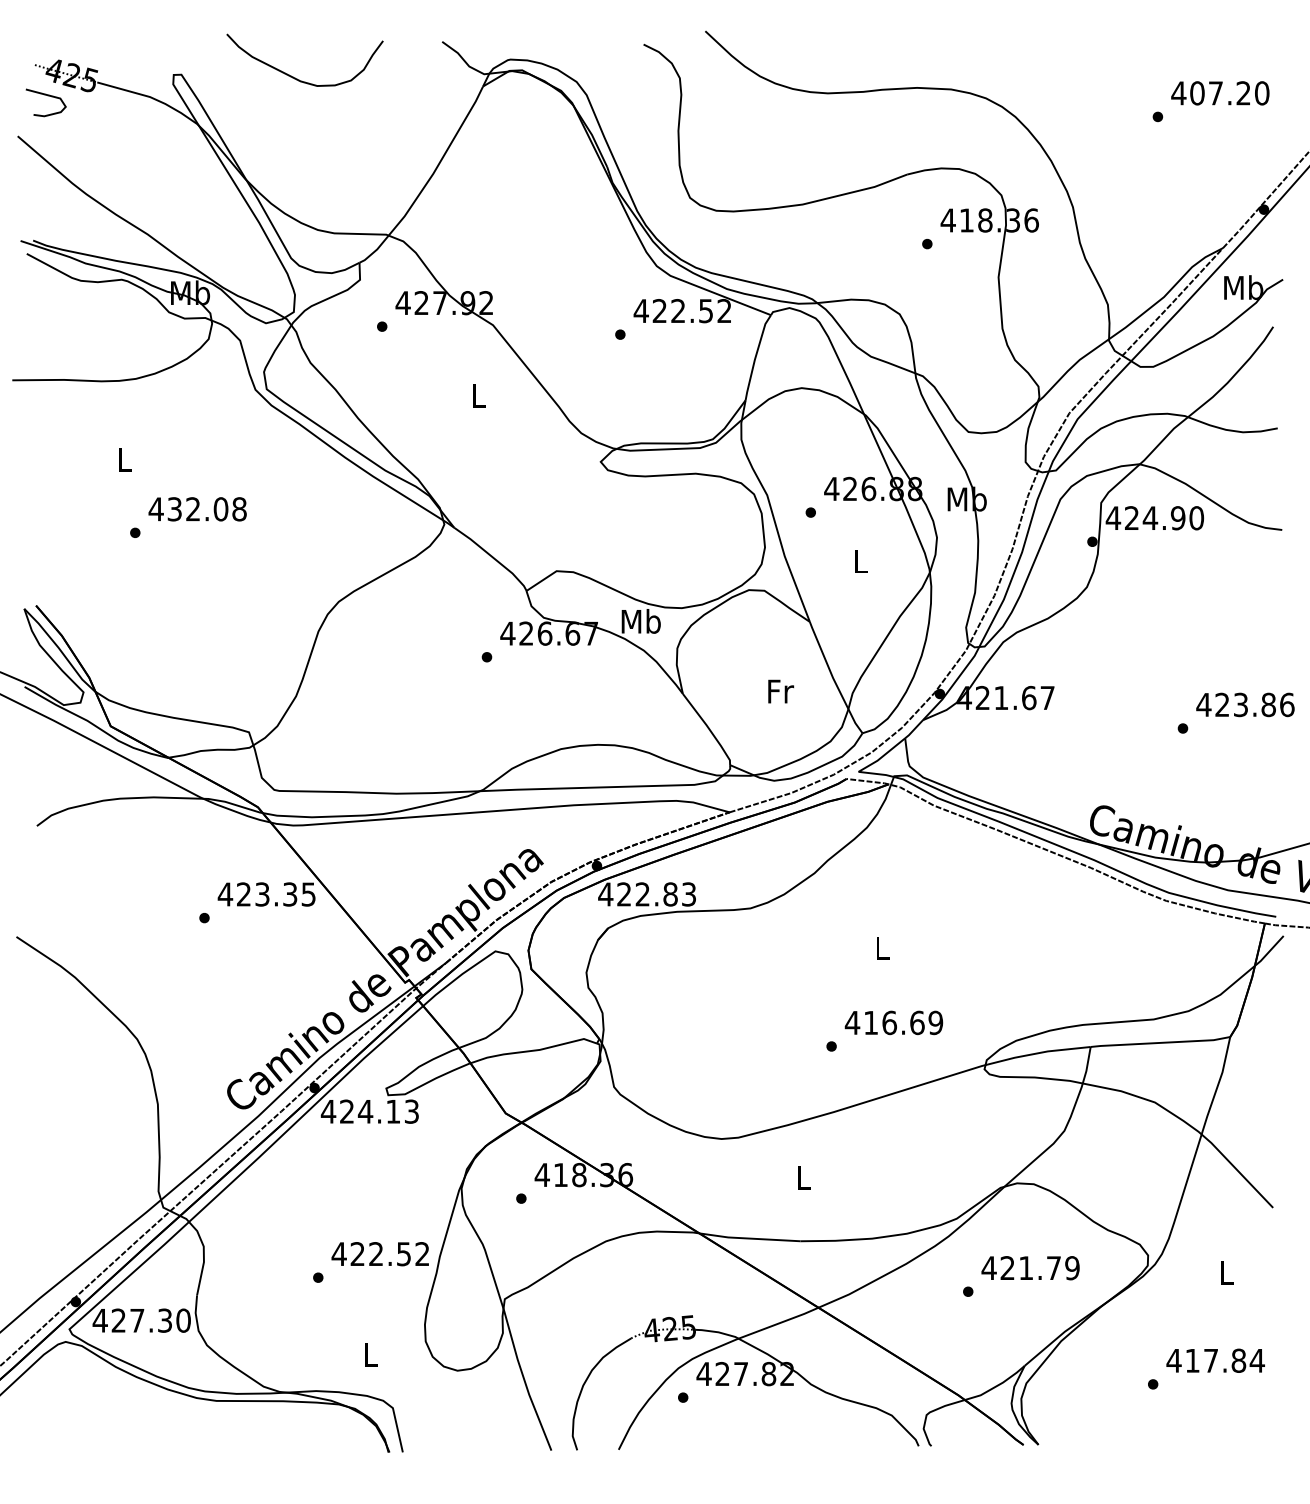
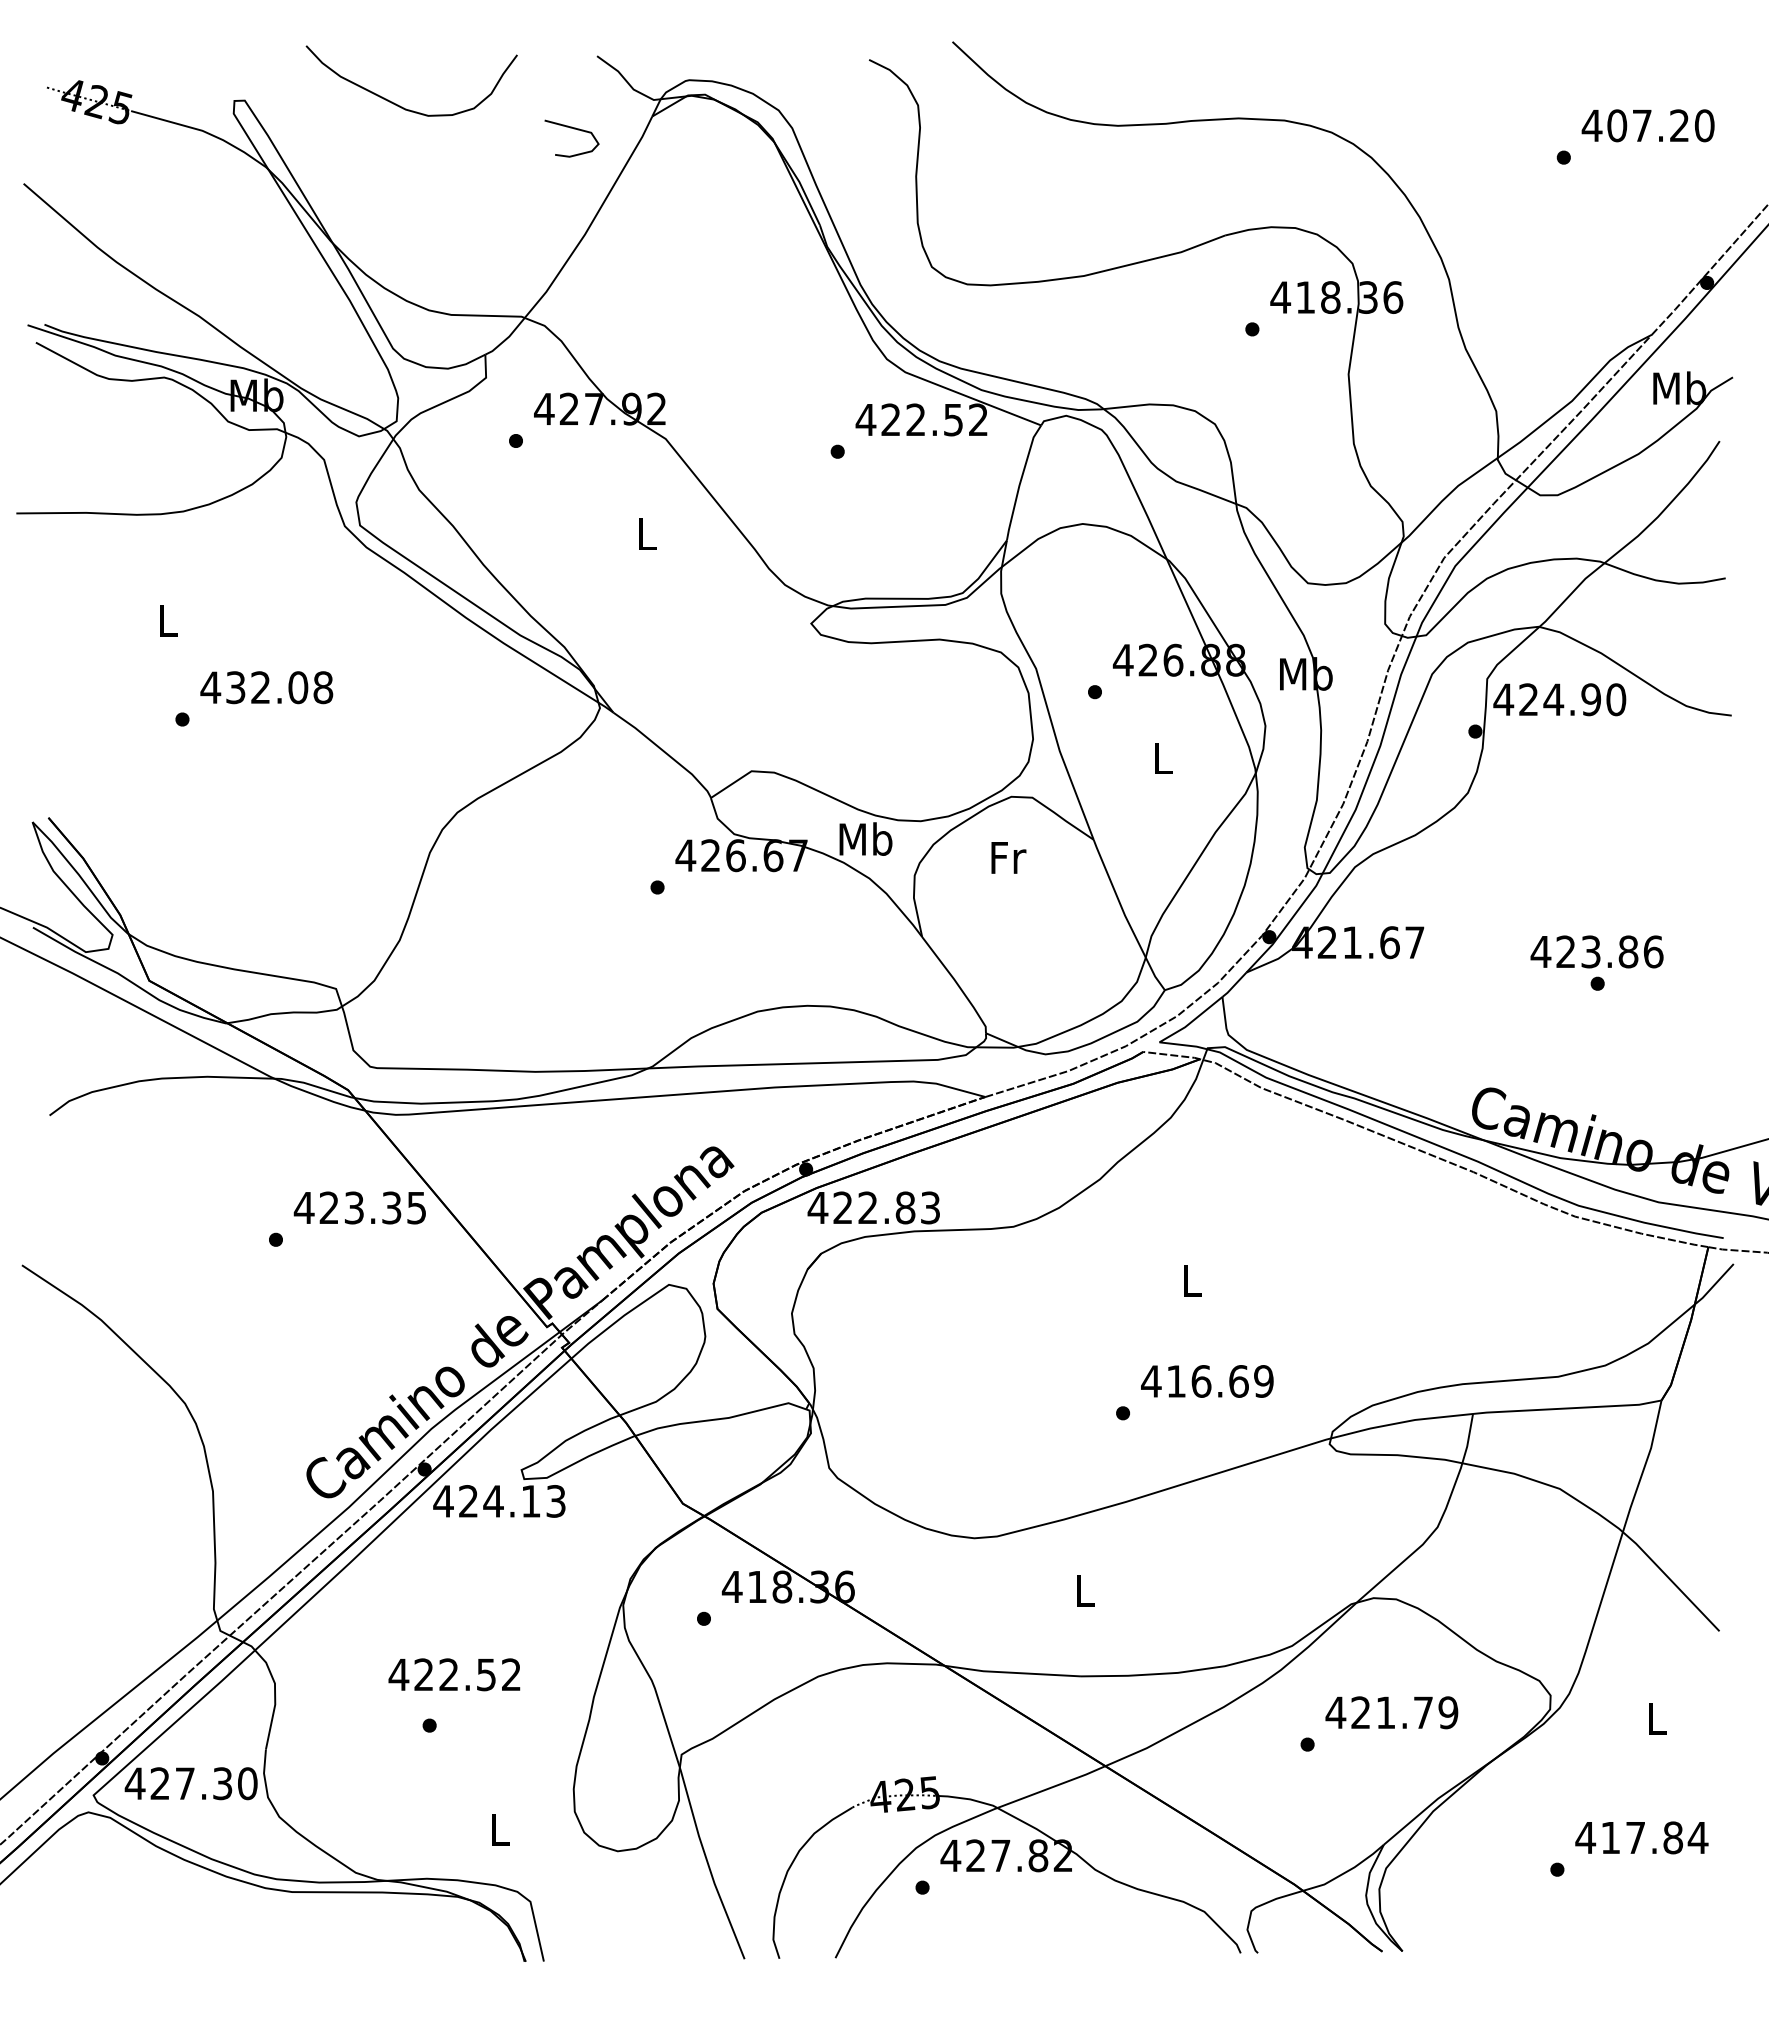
curve: (47, 96) -> (574, 129), moved
text: (780, 691) -> (1008, 857), moved
text: (1245, 704) -> (1596, 951), moved
text: (380, 1253) -> (454, 1674), moved

